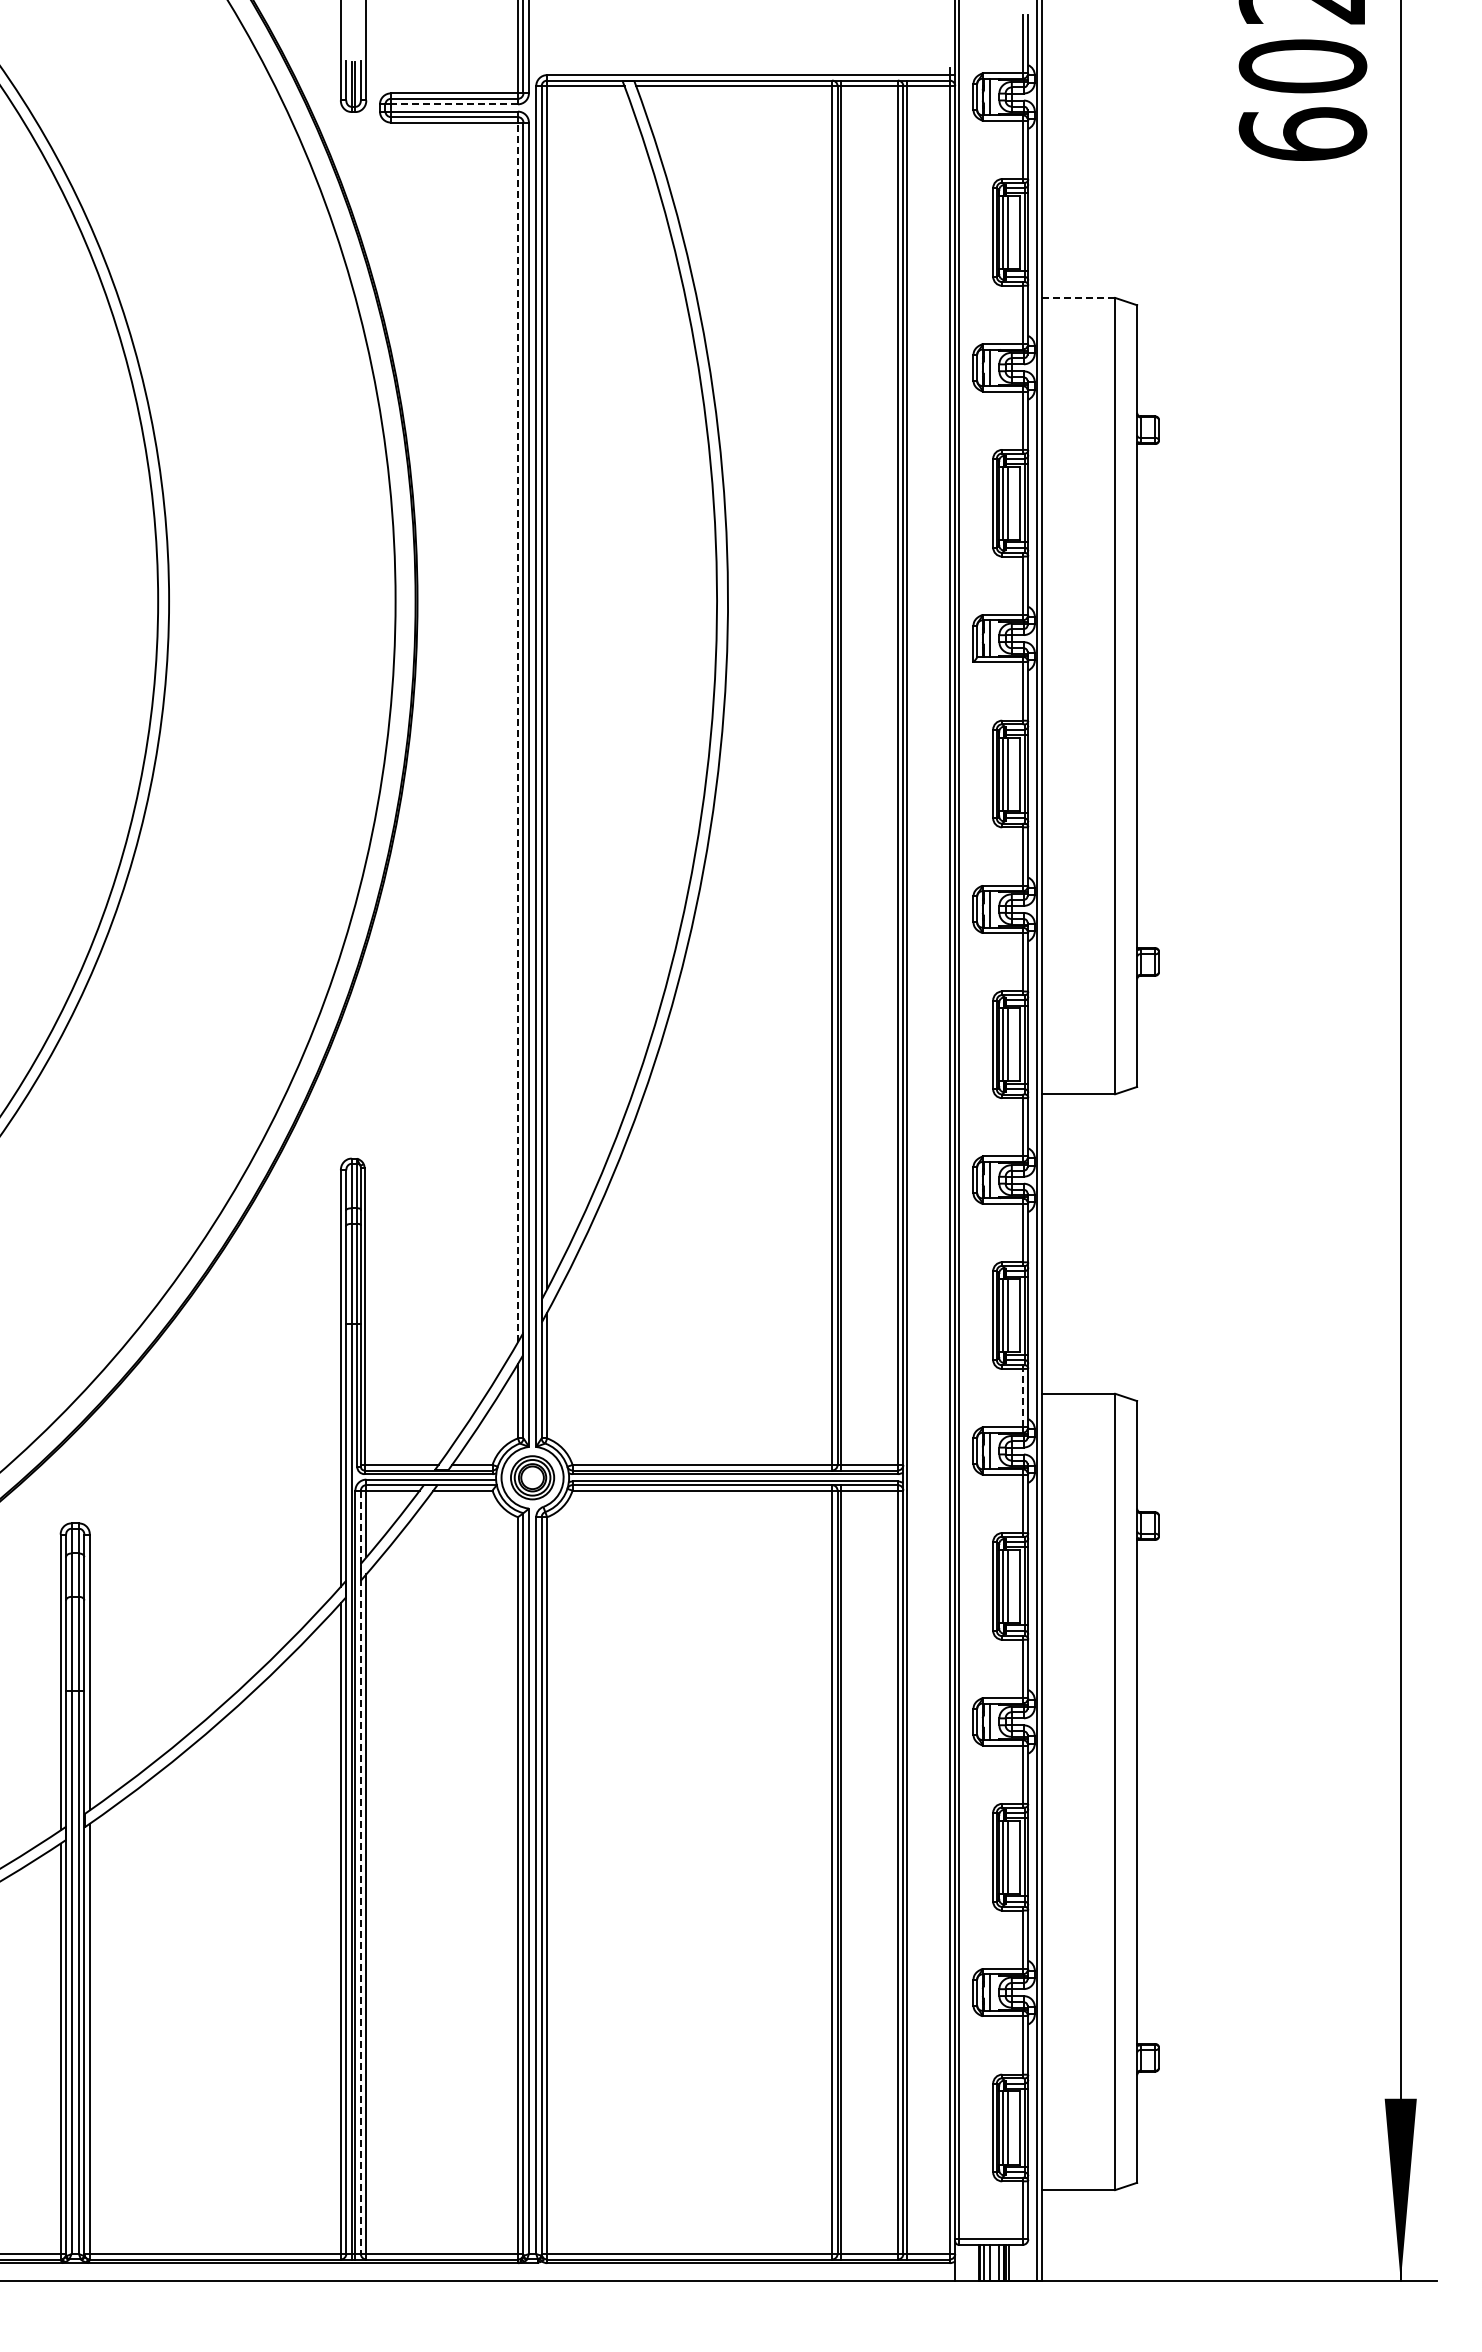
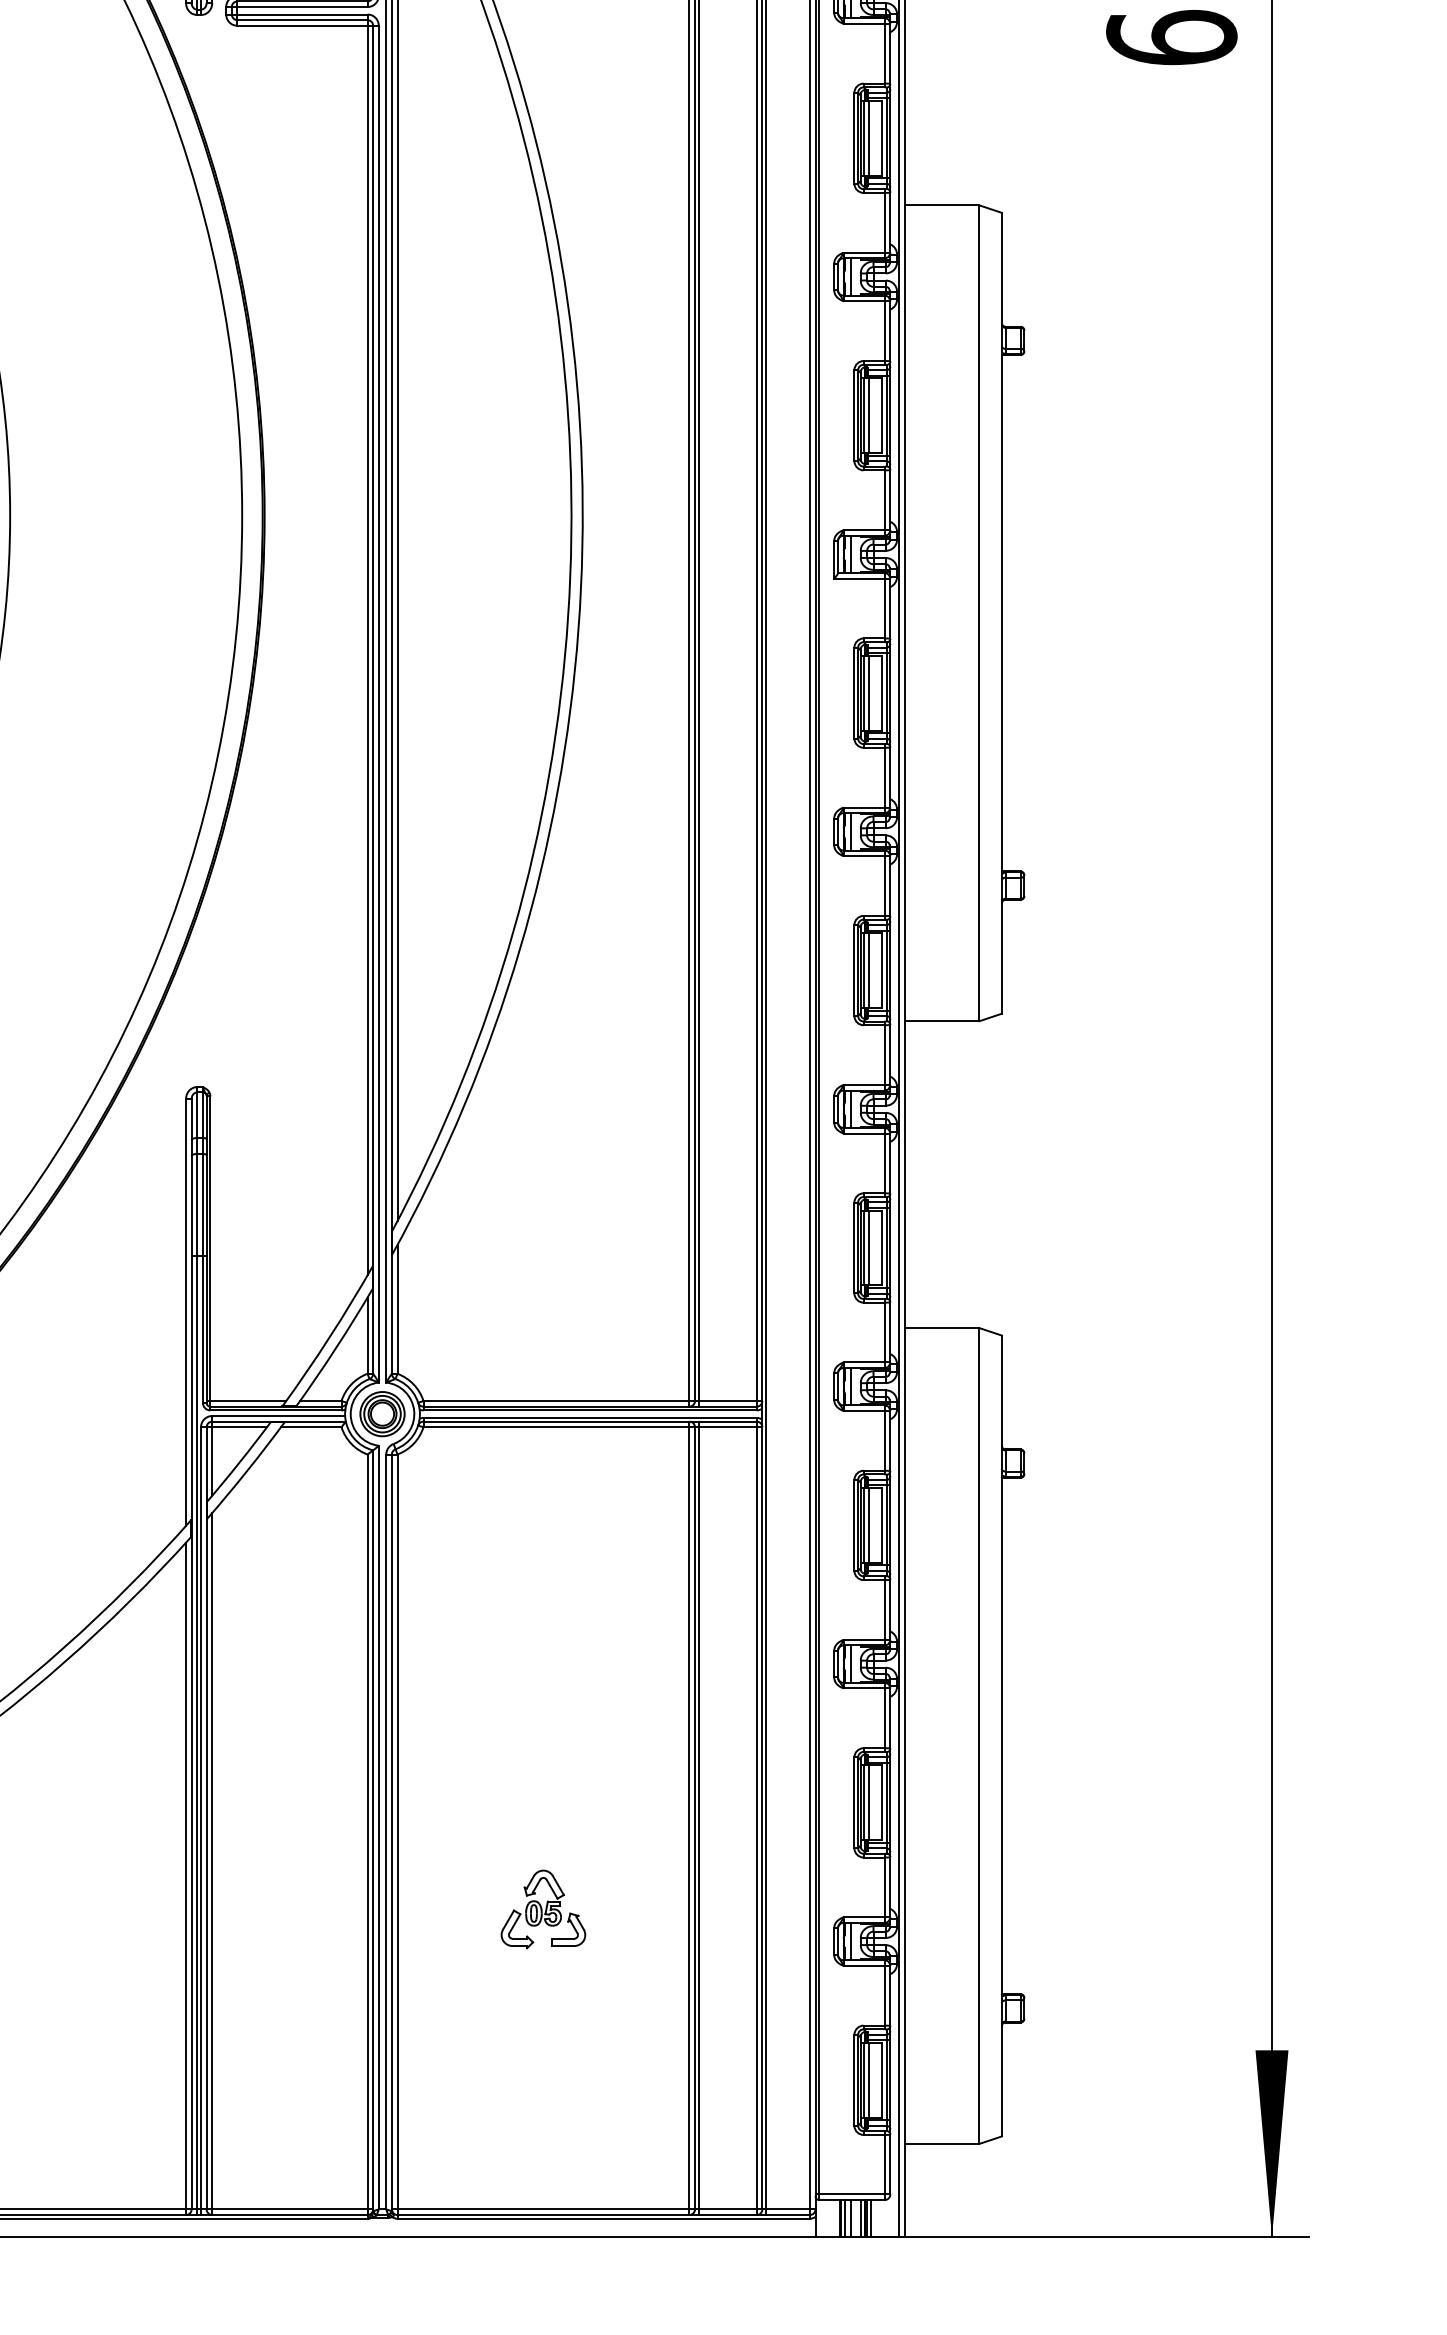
line: (454, 104) -> (302, 7), dashed -> solid
line: (1078, 297) -> (941, 204), dashed -> solid
line: (517, 732) -> (367, 650), dashed -> solid
line: (1022, 1397) -> (884, 1331), dashed -> solid
line: (360, 1872) -> (206, 1818), dashed -> solid
part: (689, 1961) -> (543, 1909), added

